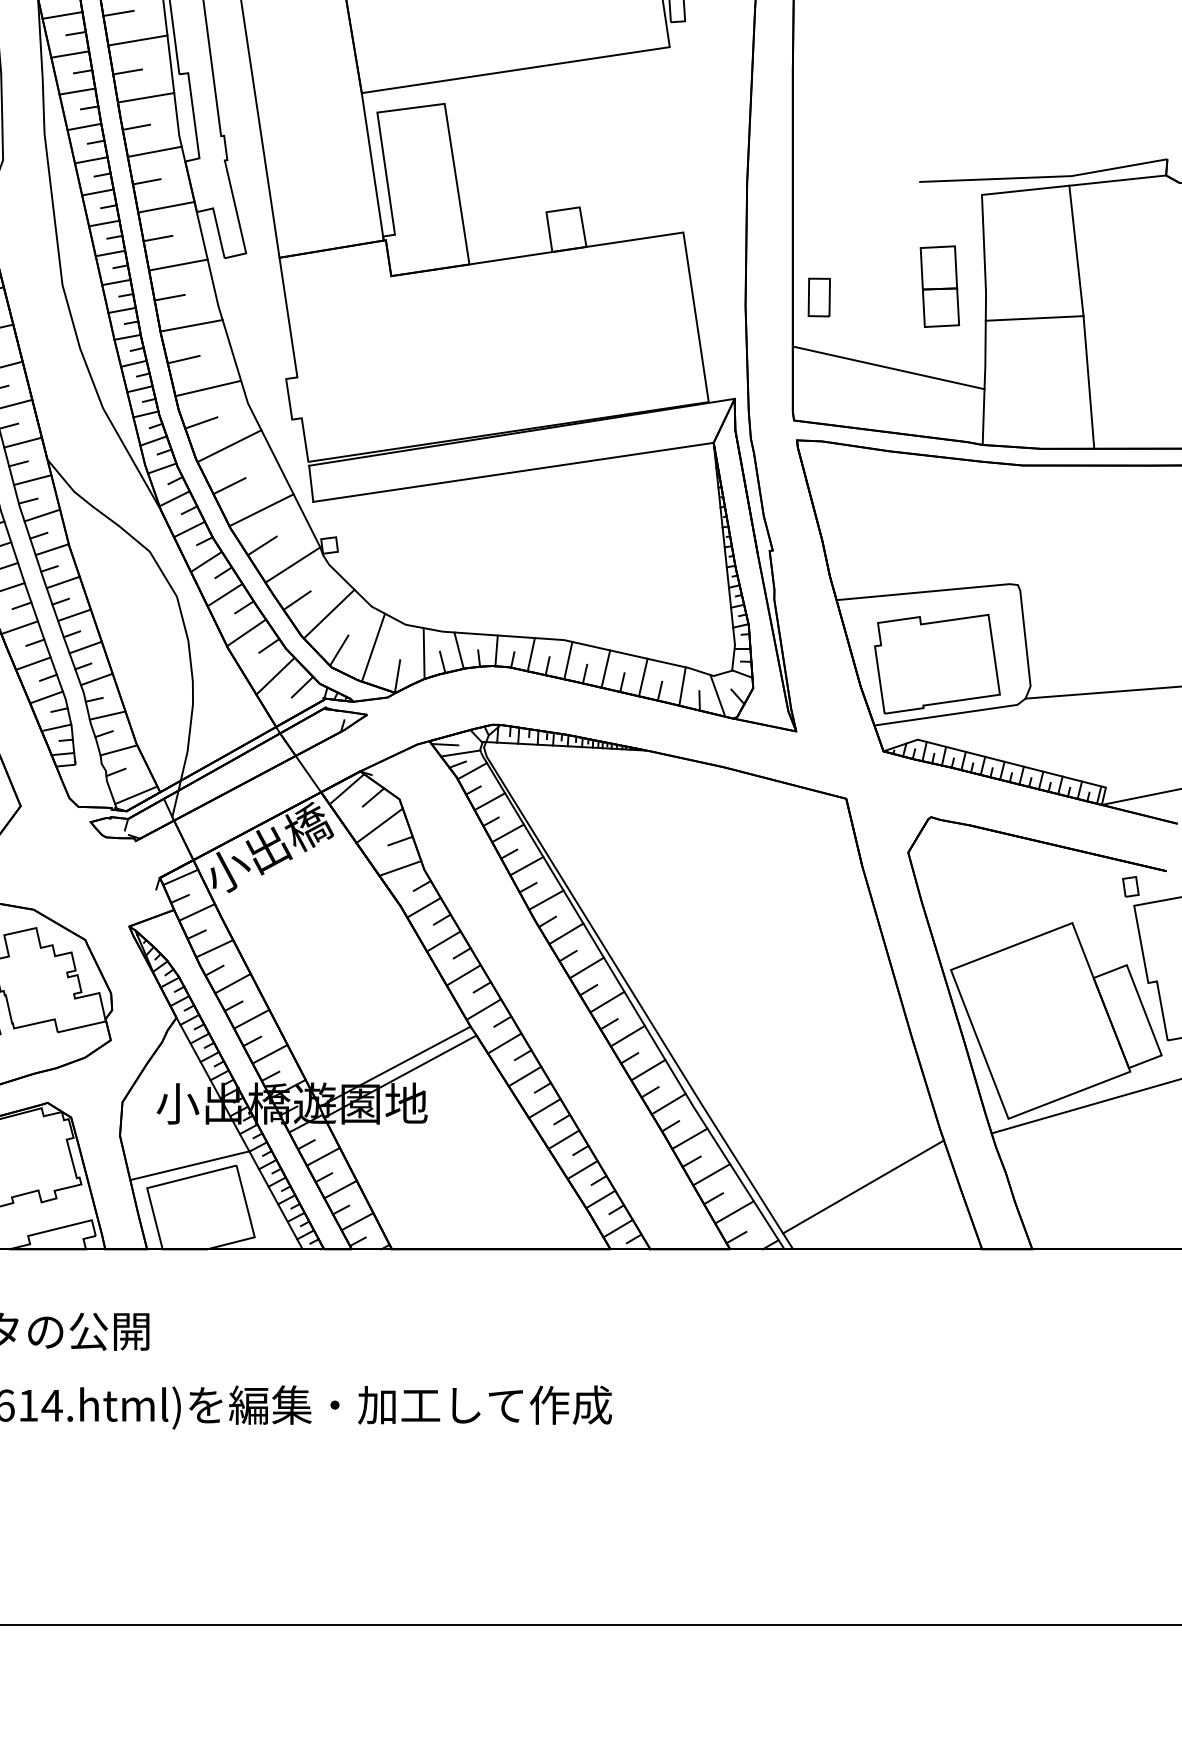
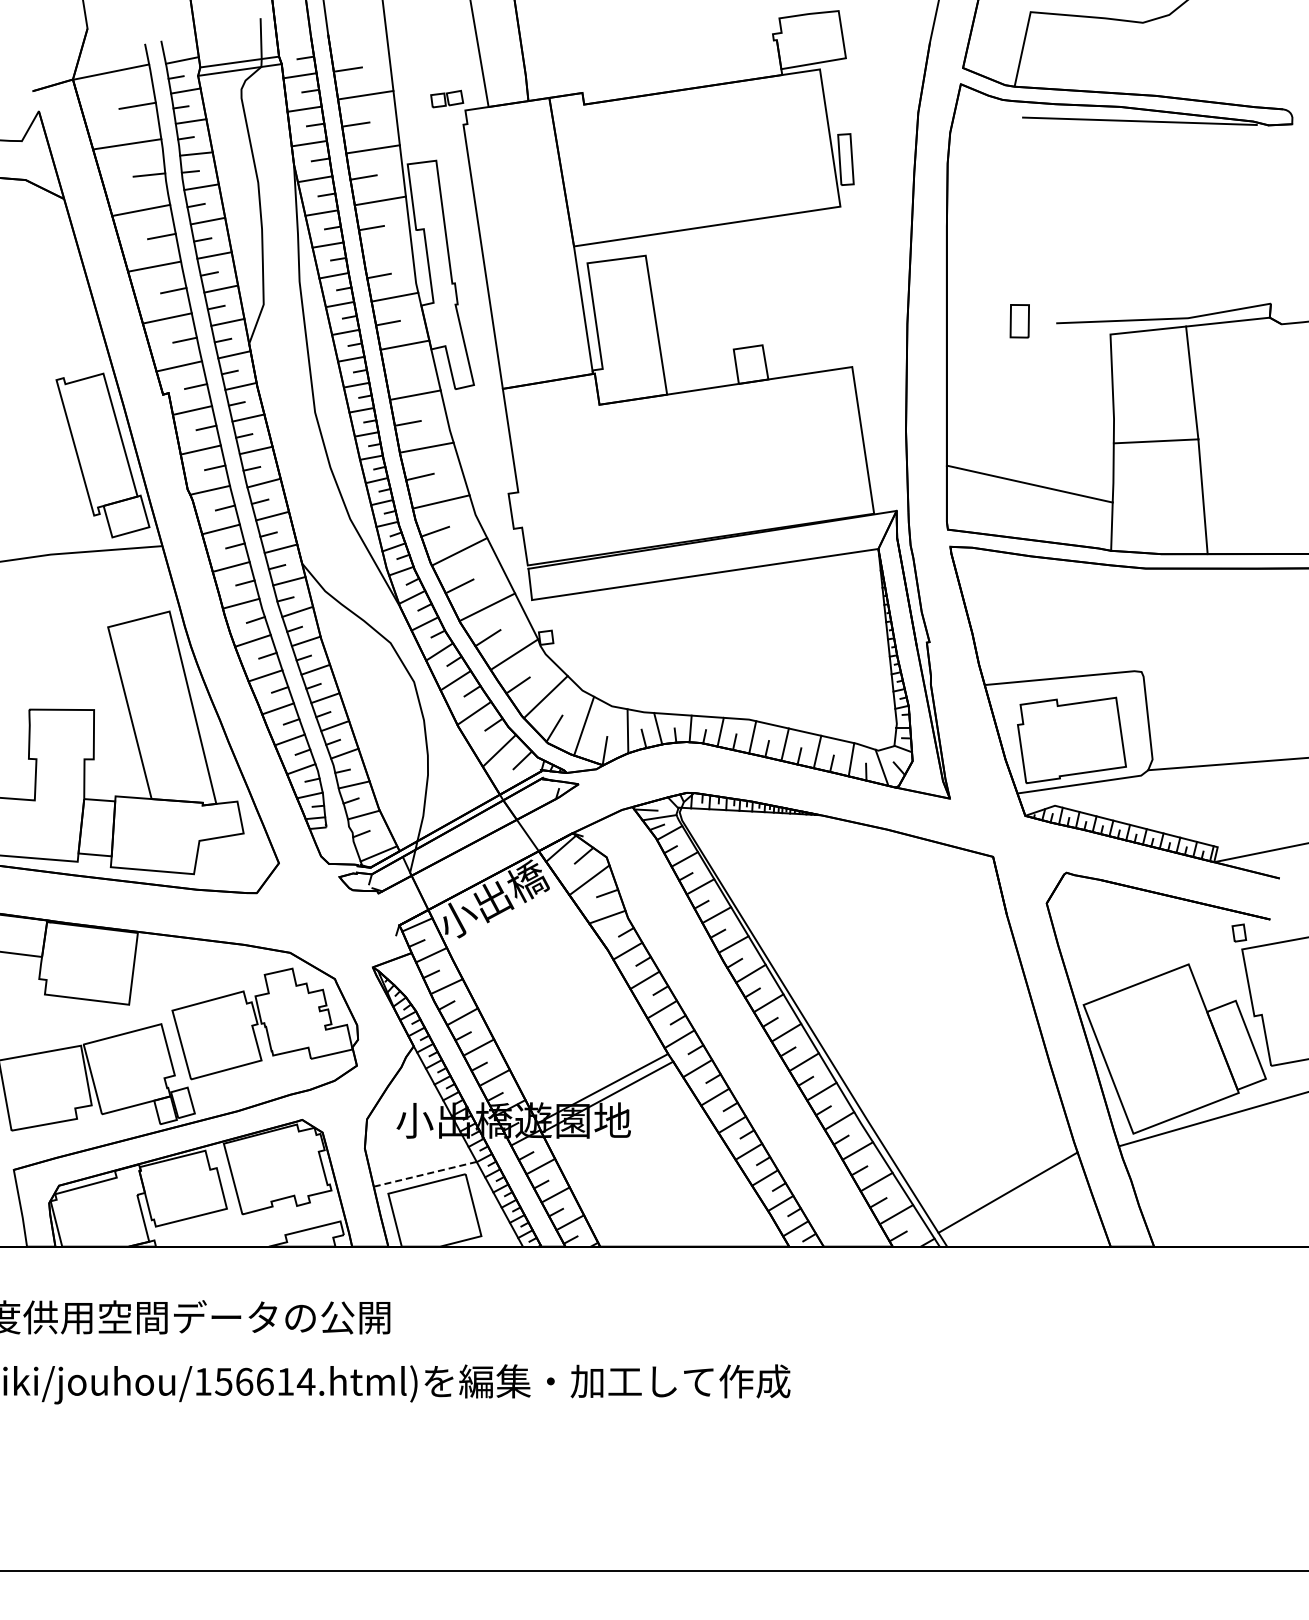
line: (146, 97) -> (387, 250), removed
line: (157, 237) -> (397, 371), removed
part: (939, 286) -> (1073, 413), removed
part: (818, 297) -> (1019, 321), moved
line: (190, 1165) -> (425, 1174), solid -> dashed

